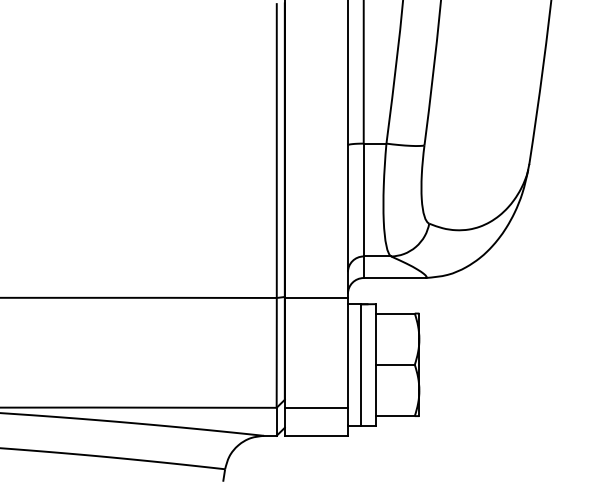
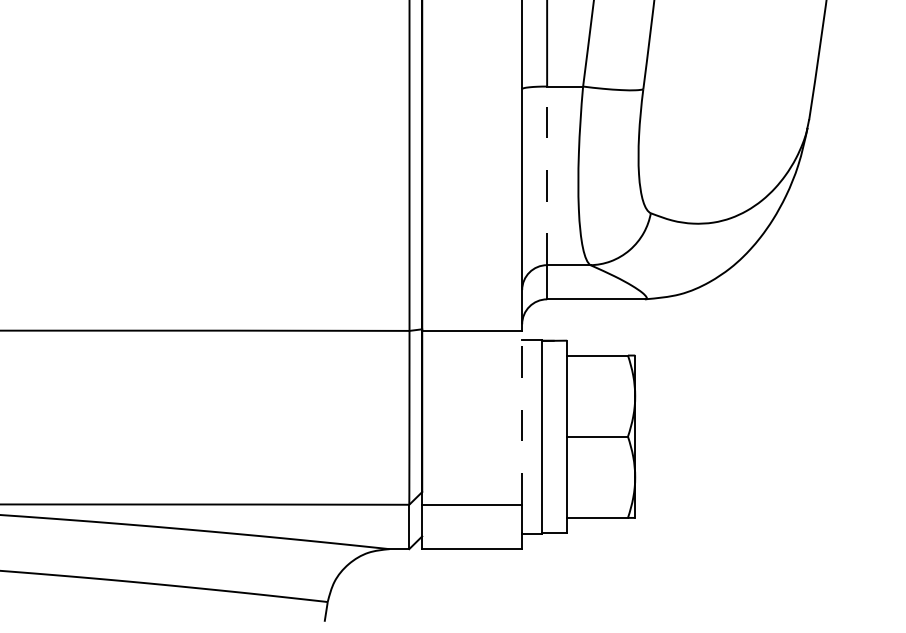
line: (363, 199) -> (546, 174), solid -> dashed
line: (347, 352) -> (521, 417), solid -> dashed

